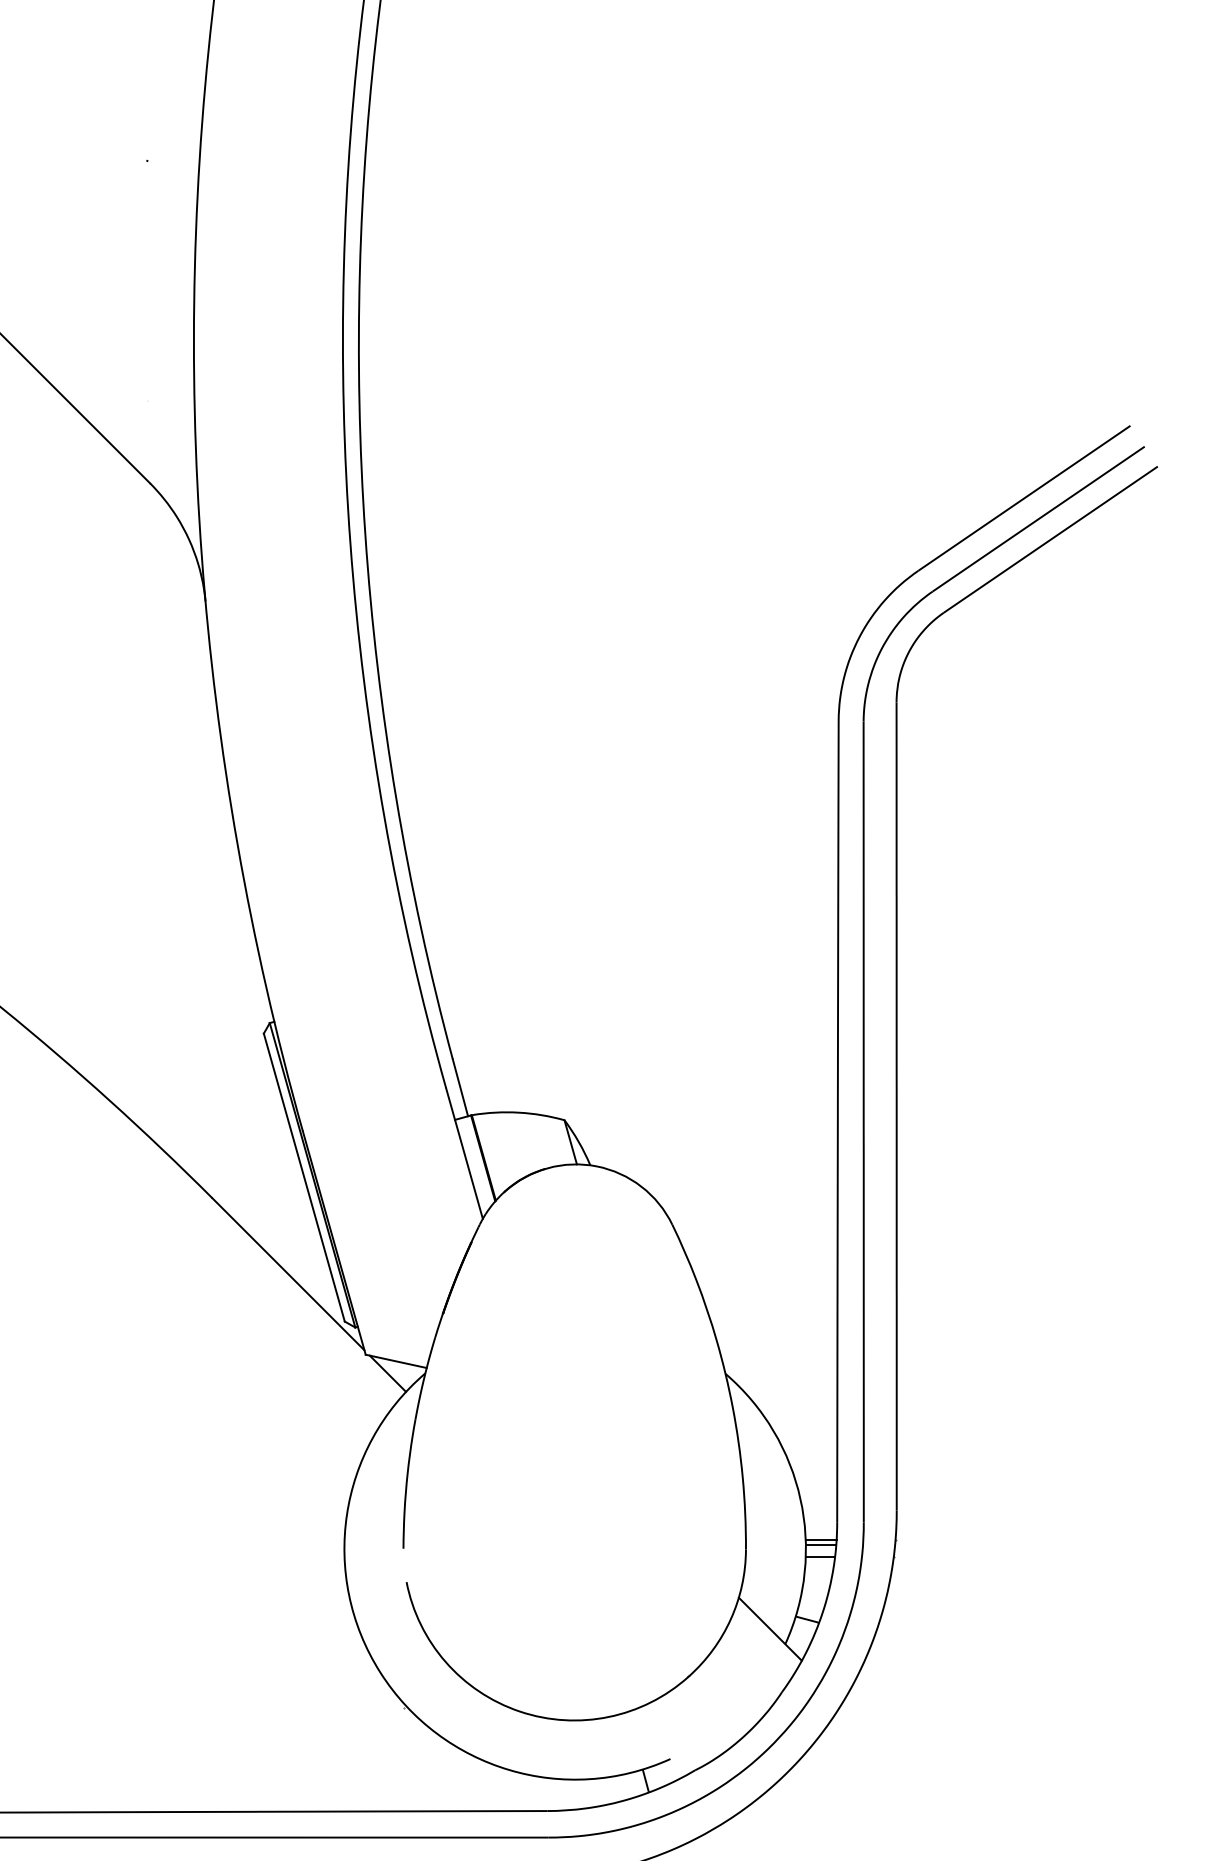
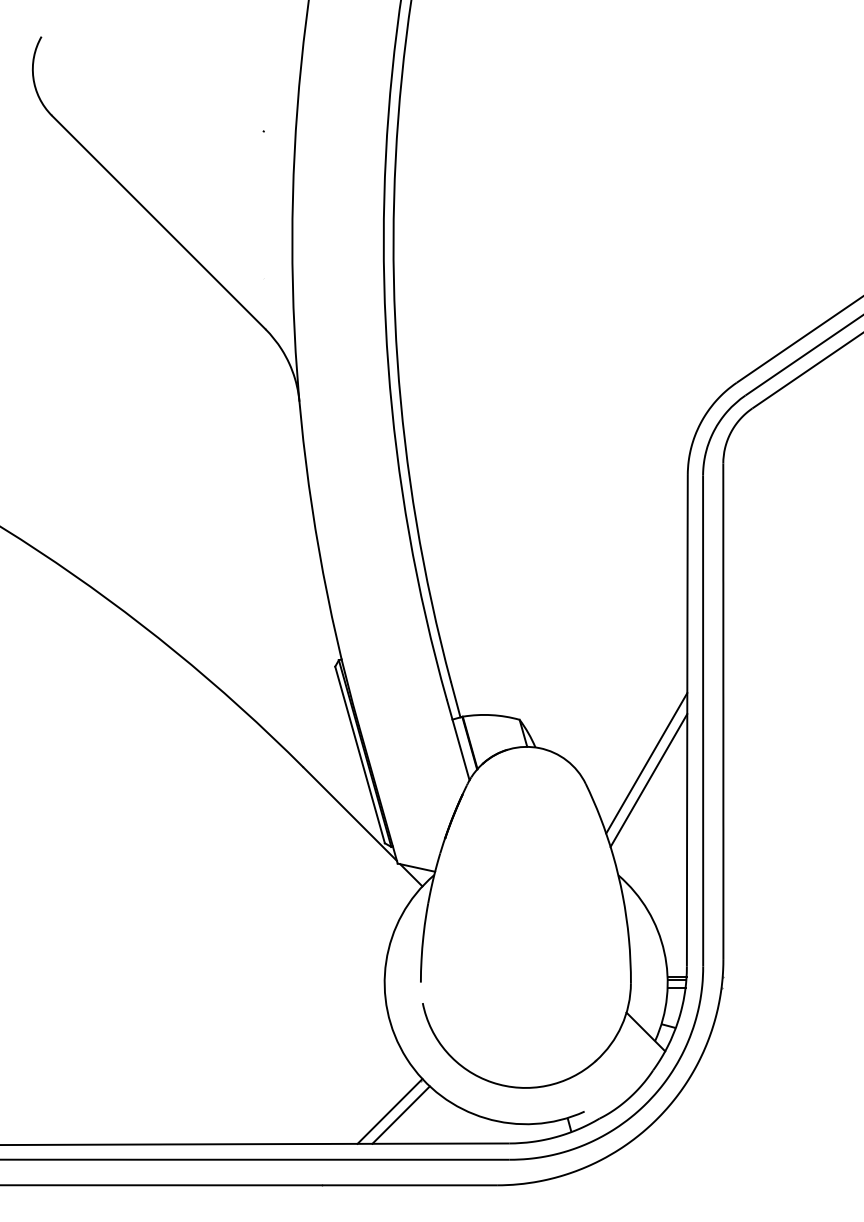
line: (771, 1191) -> (646, 763), added
line: (774, 1219) -> (648, 780), added
line: (352, 1757) -> (389, 1110), added
line: (370, 1763) -> (400, 1114), added

